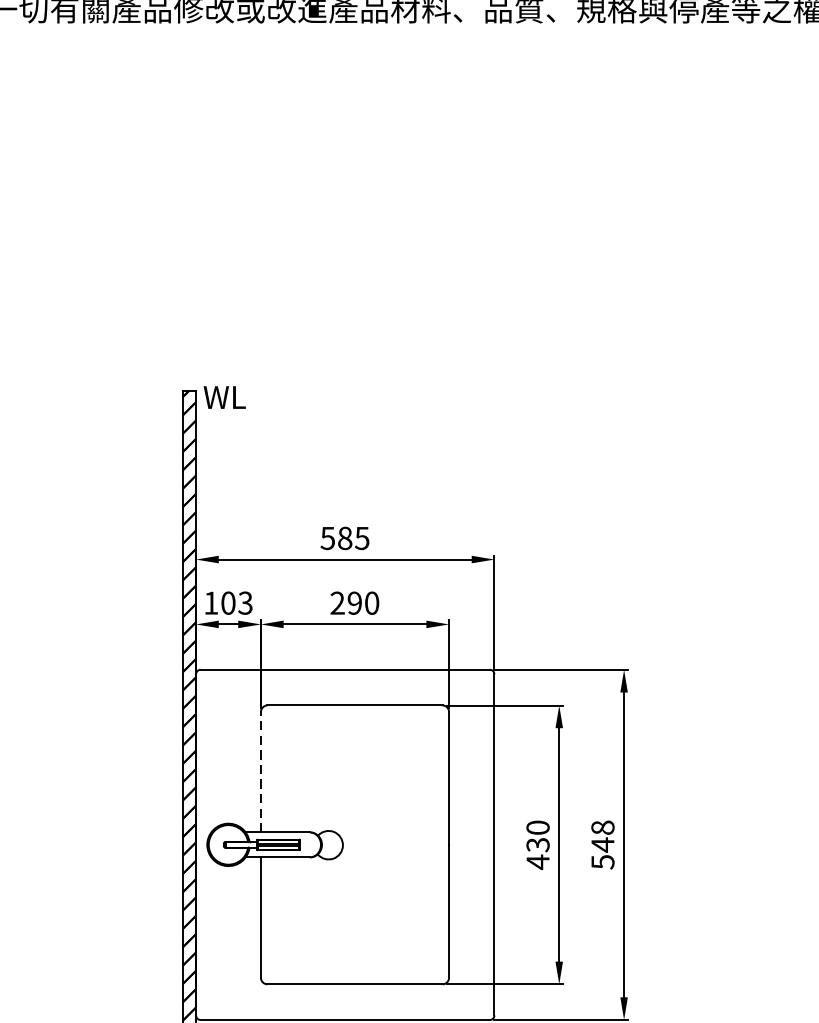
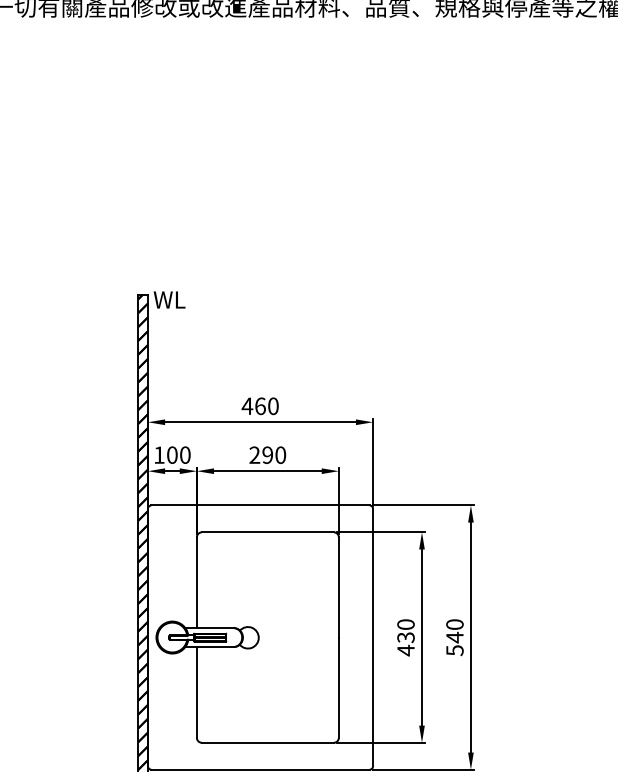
text: (343, 538) -> (259, 406), 585 -> 460
text: (244, 602) -> (184, 454), 103 -> 100
line: (260, 771) -> (196, 582), dashed -> solid
text: (602, 827) -> (454, 624), 548 -> 540

